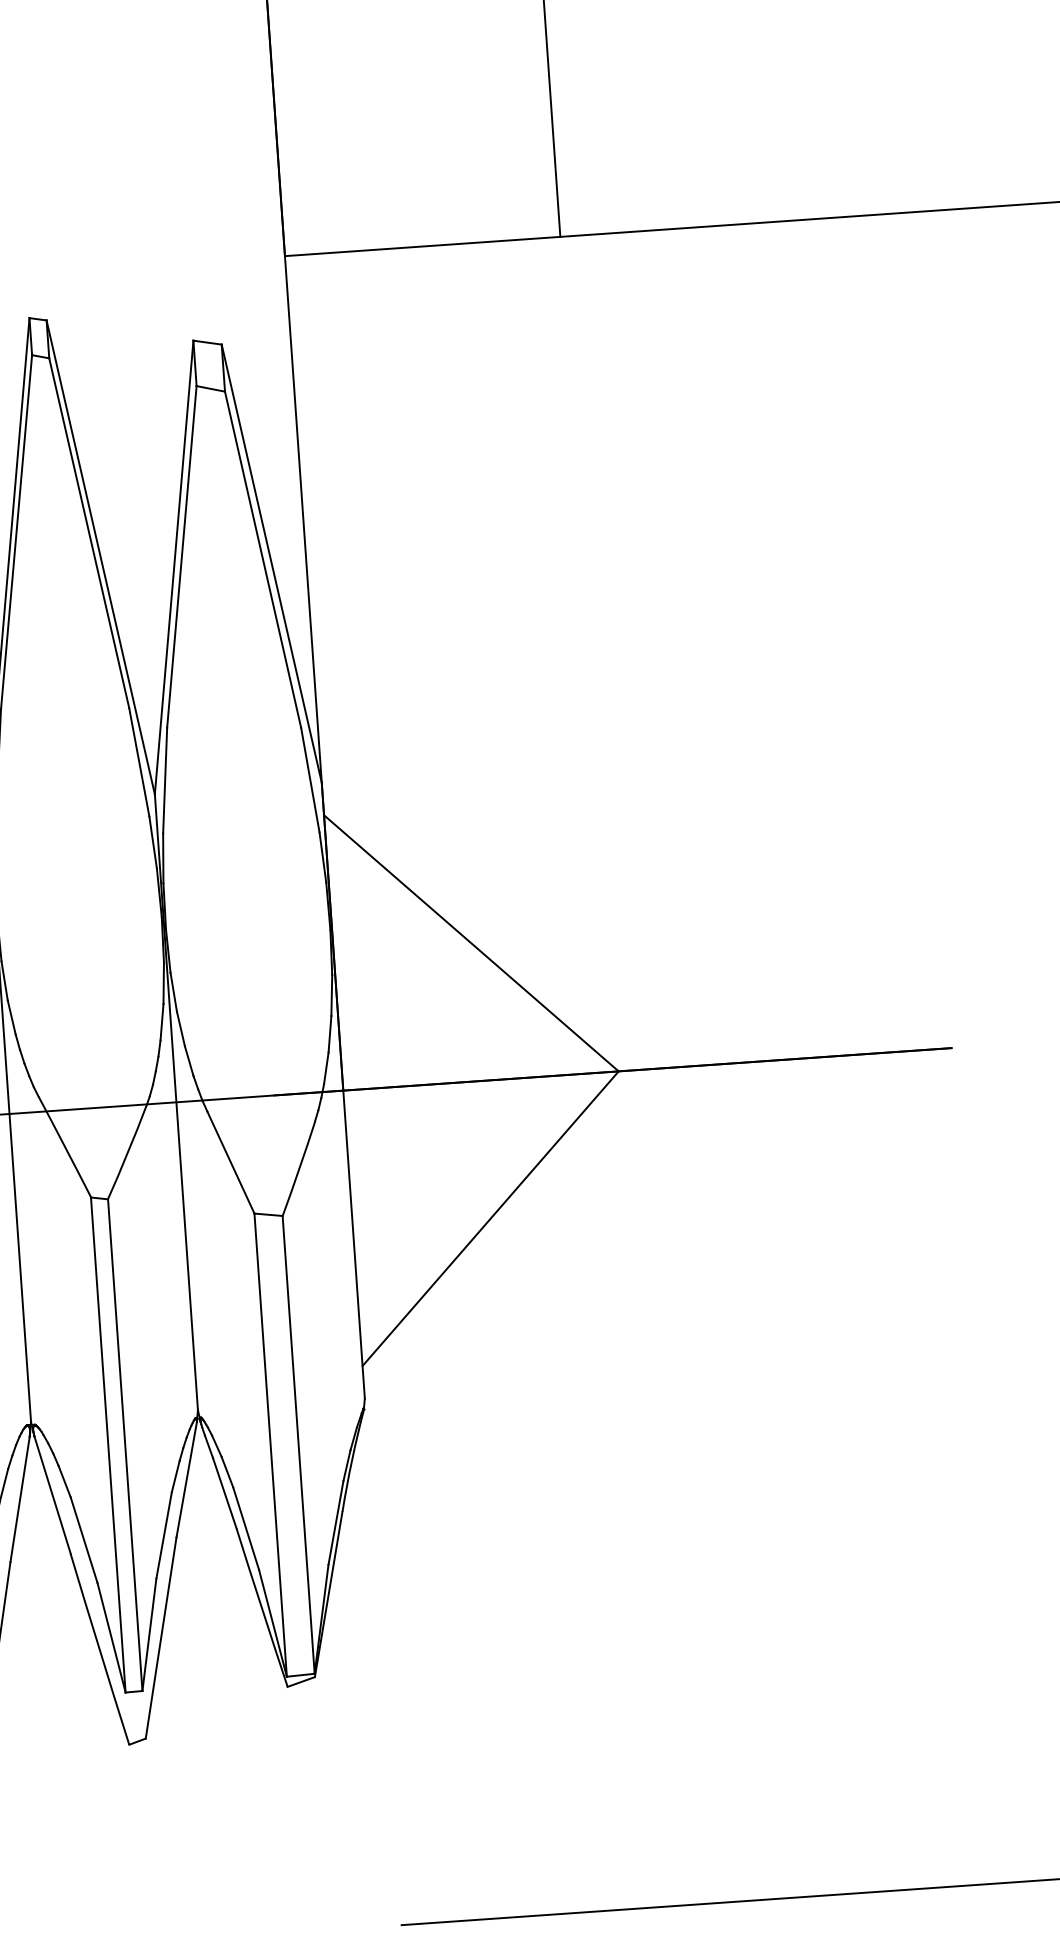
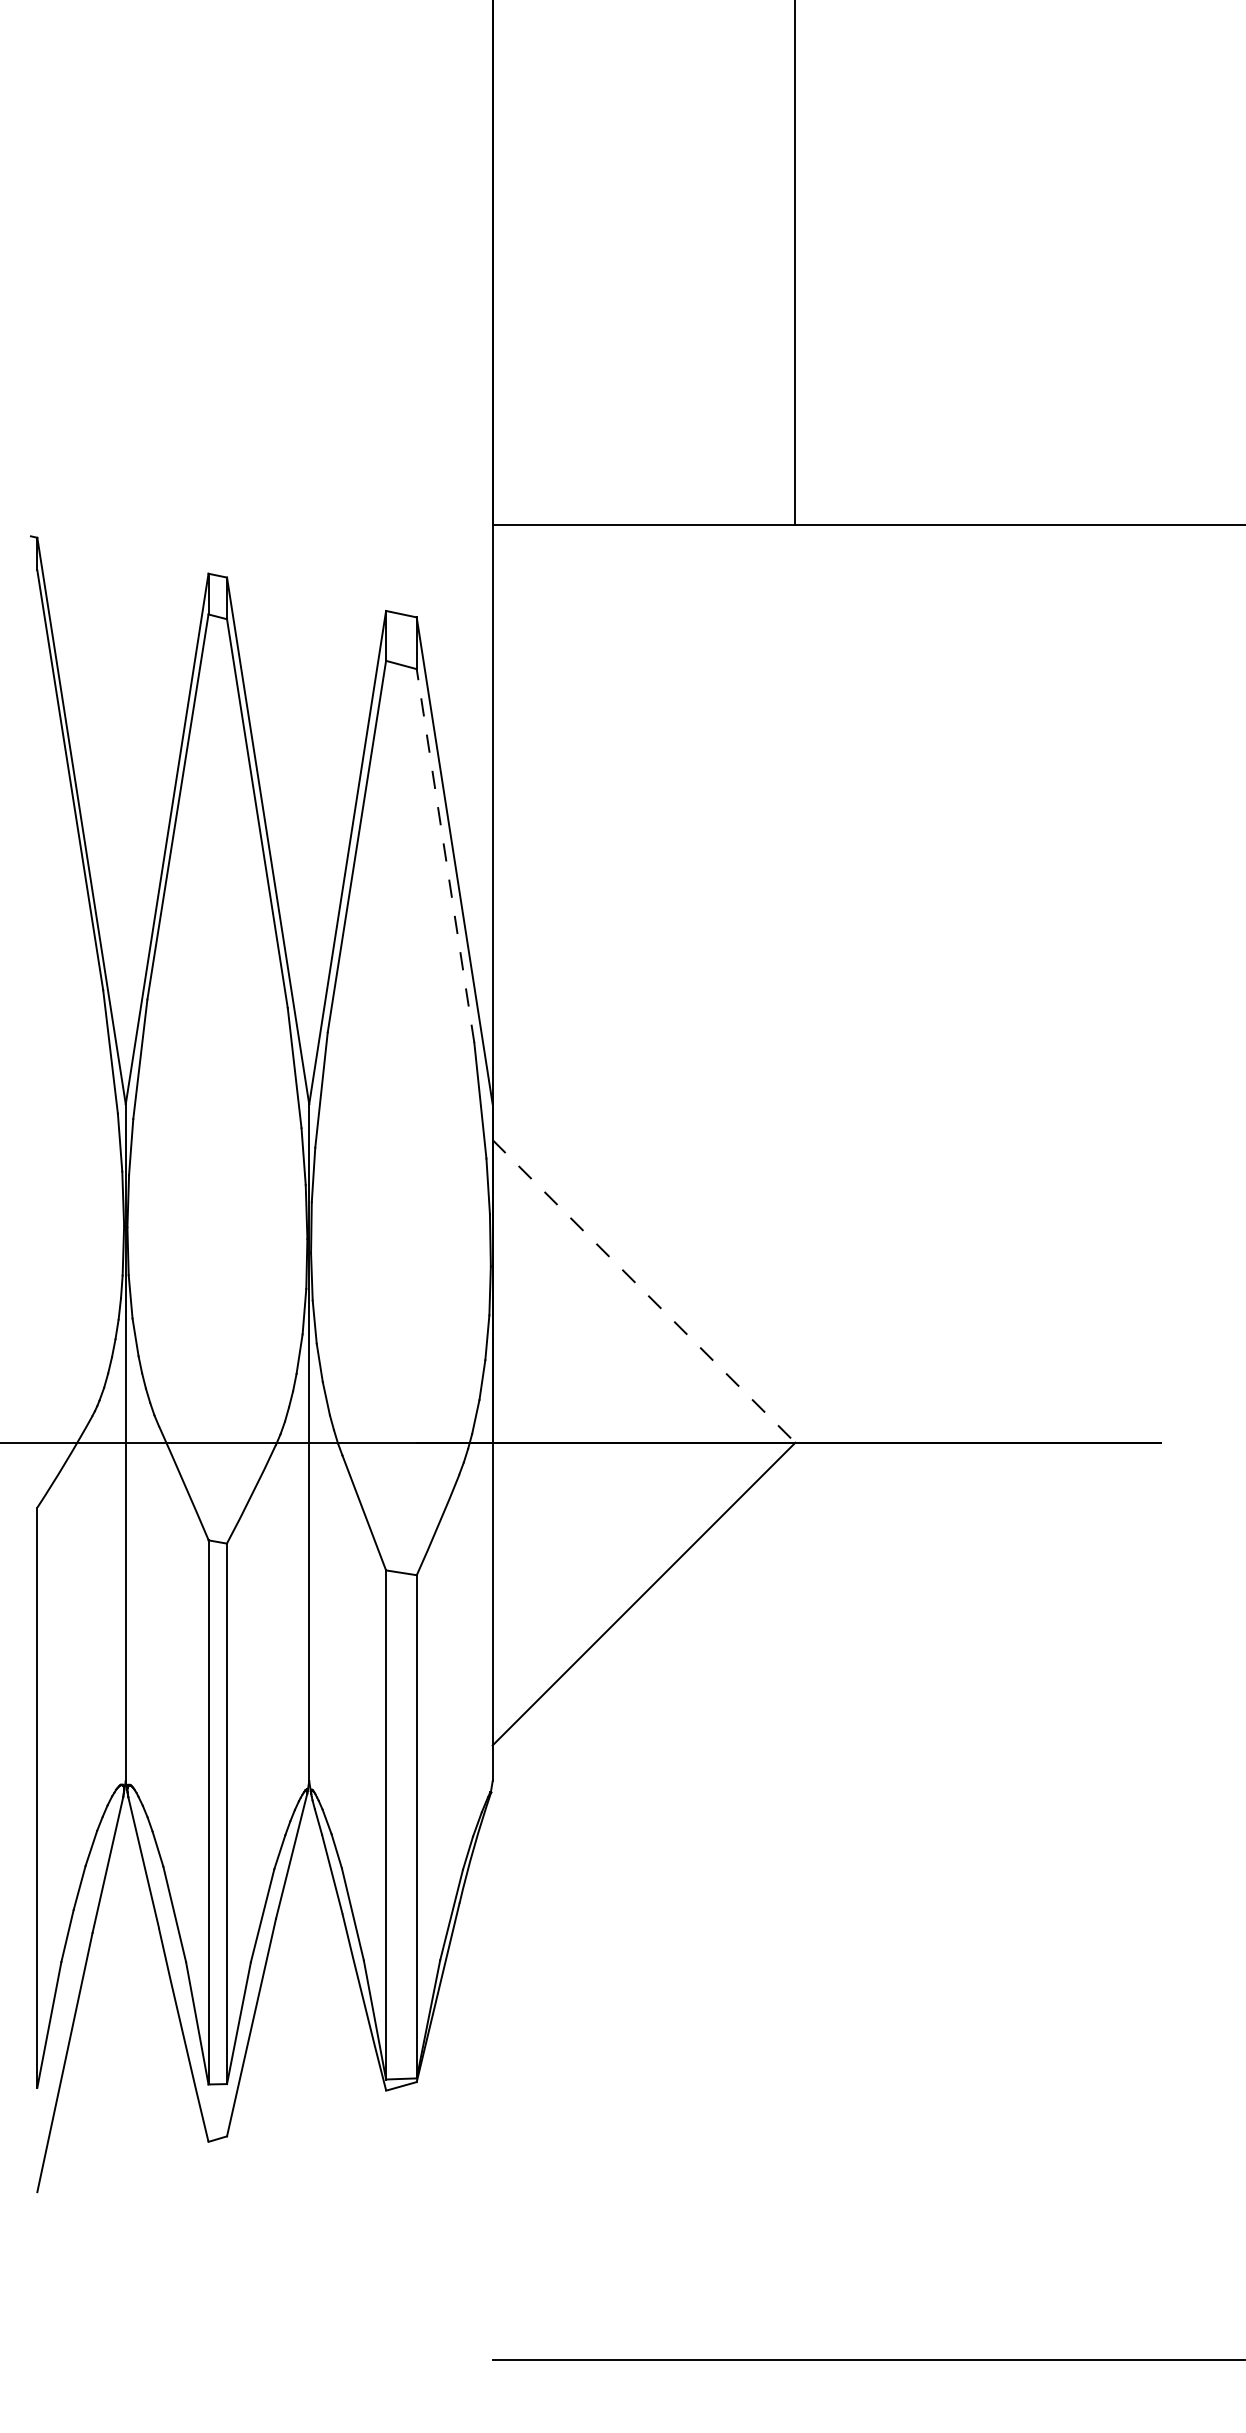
line: (263, 559) -> (445, 855), solid -> dashed
line: (471, 943) -> (644, 1291), solid -> dashed

